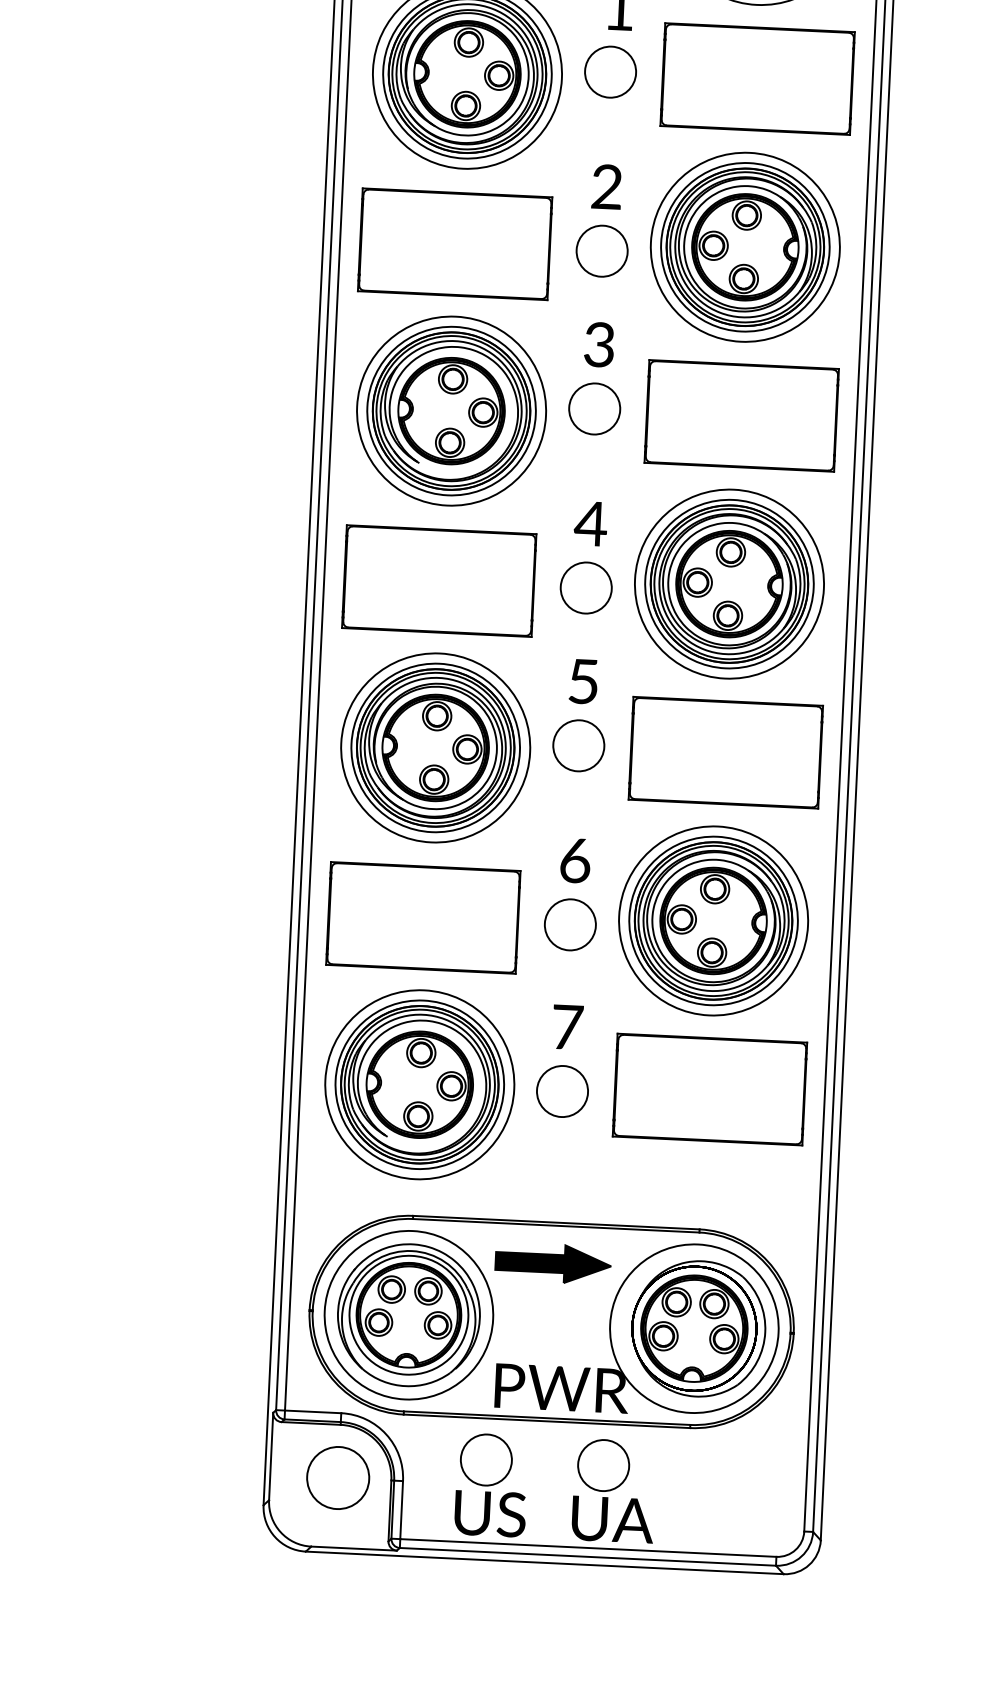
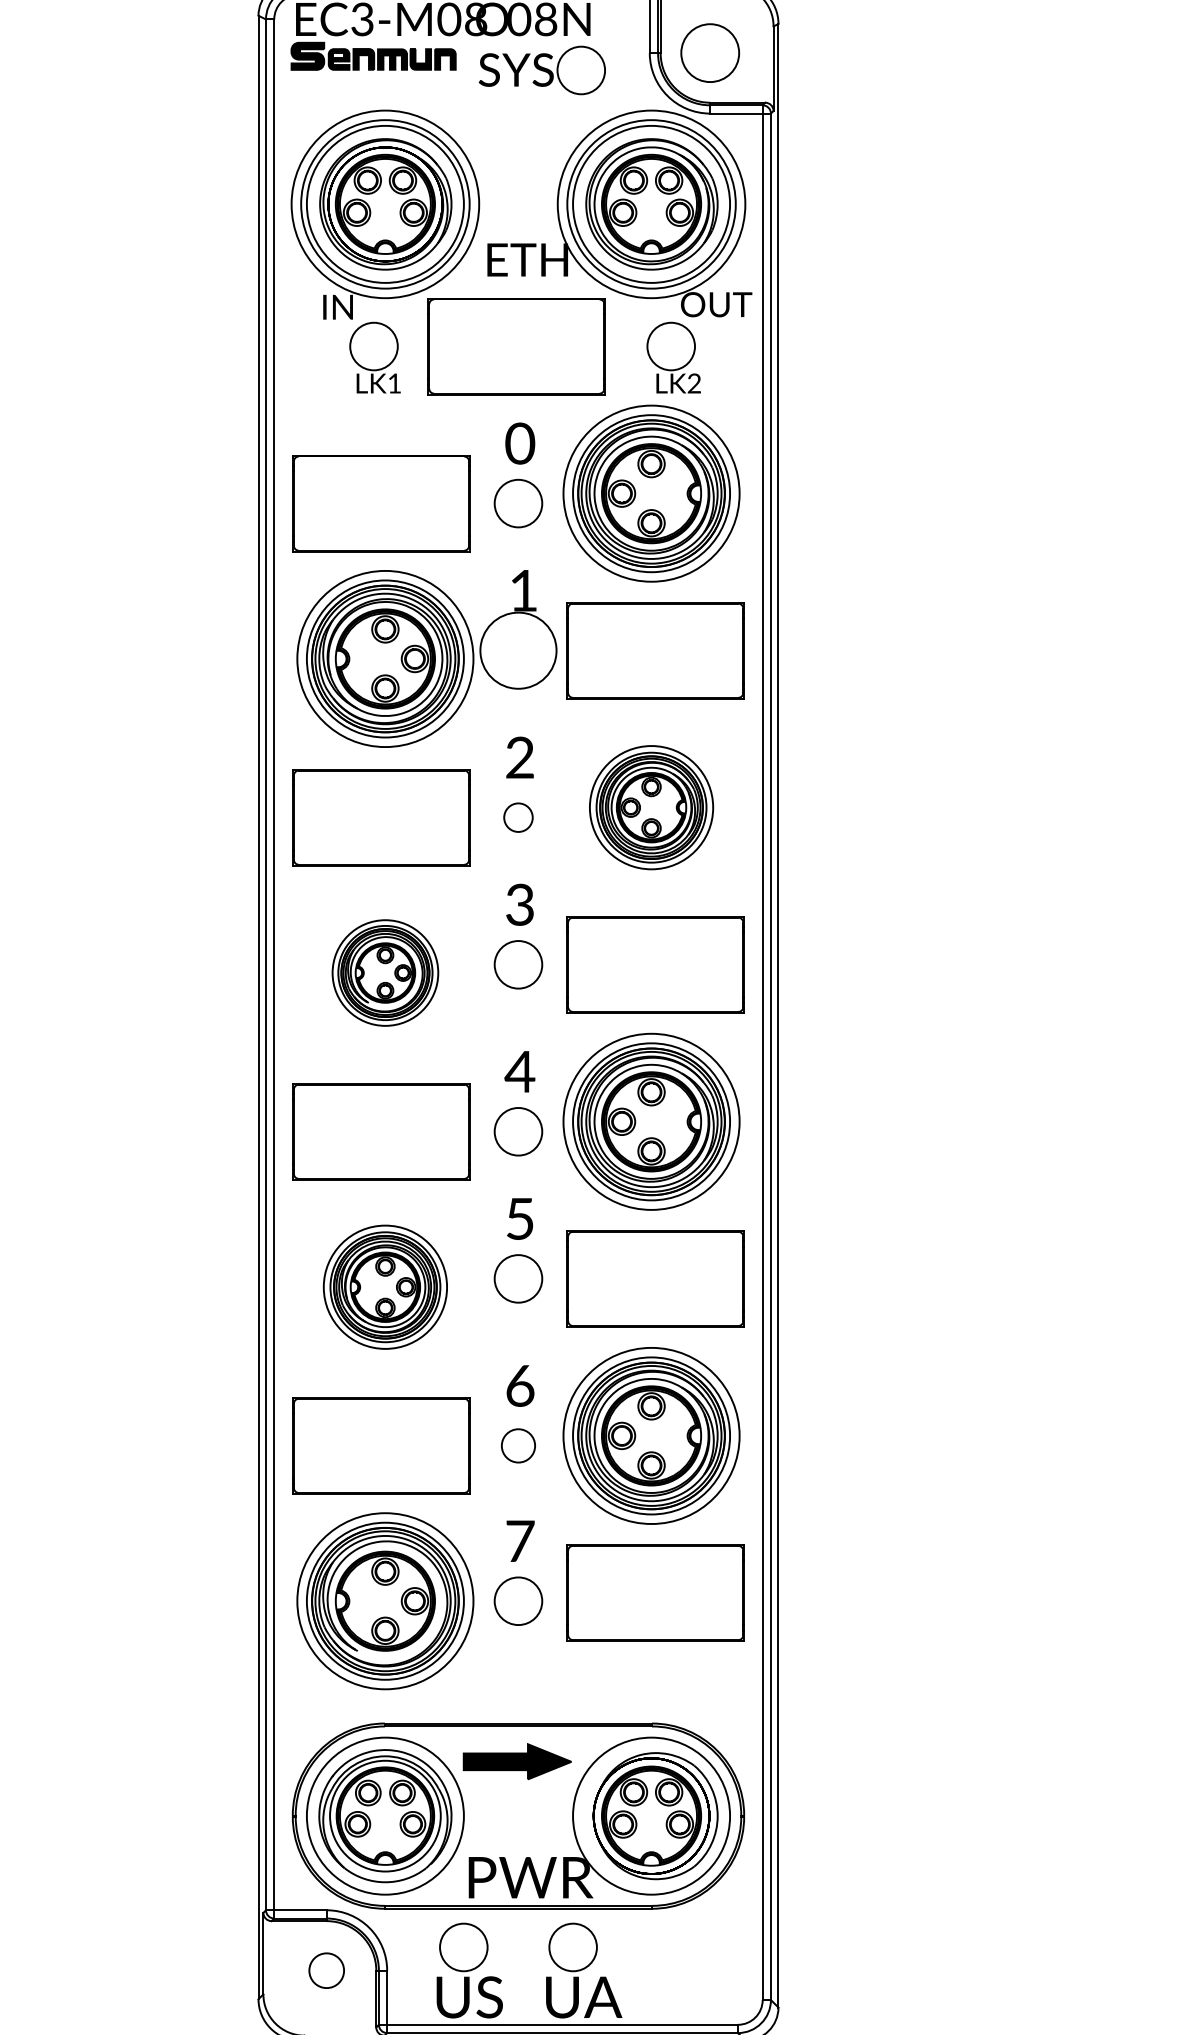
circle: (610, 71) -> (518, 650), size x1.6
part: (745, 247) -> (651, 807), size x0.7
circle: (602, 251) -> (518, 817), size x0.6
part: (451, 410) -> (385, 972), size x0.6
part: (435, 748) -> (385, 1287), size x0.7
circle: (570, 924) -> (518, 1445), size x0.7
circle: (337, 1477) -> (326, 1970), size x0.6

